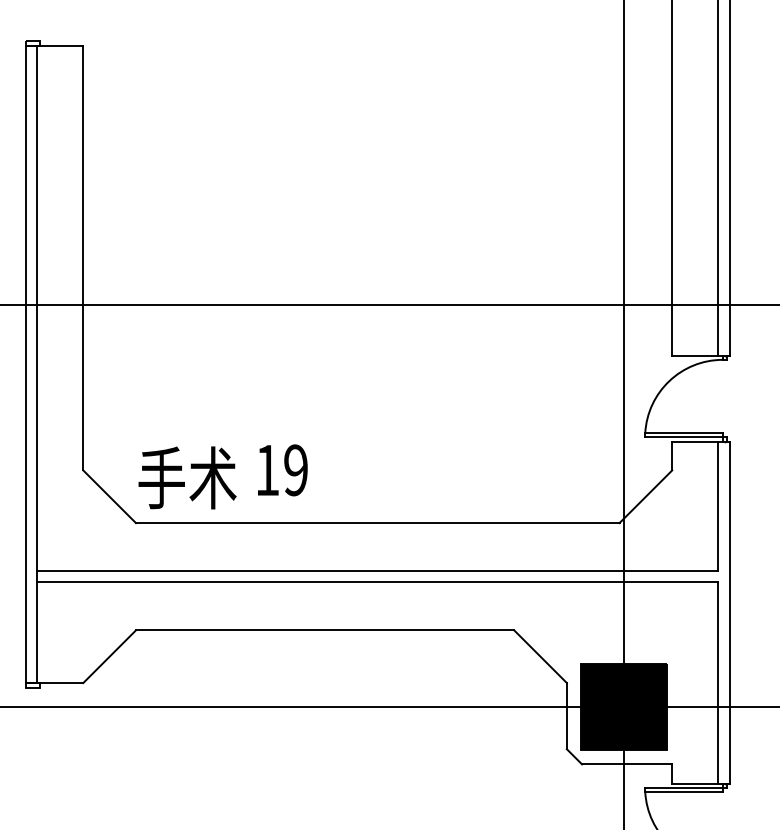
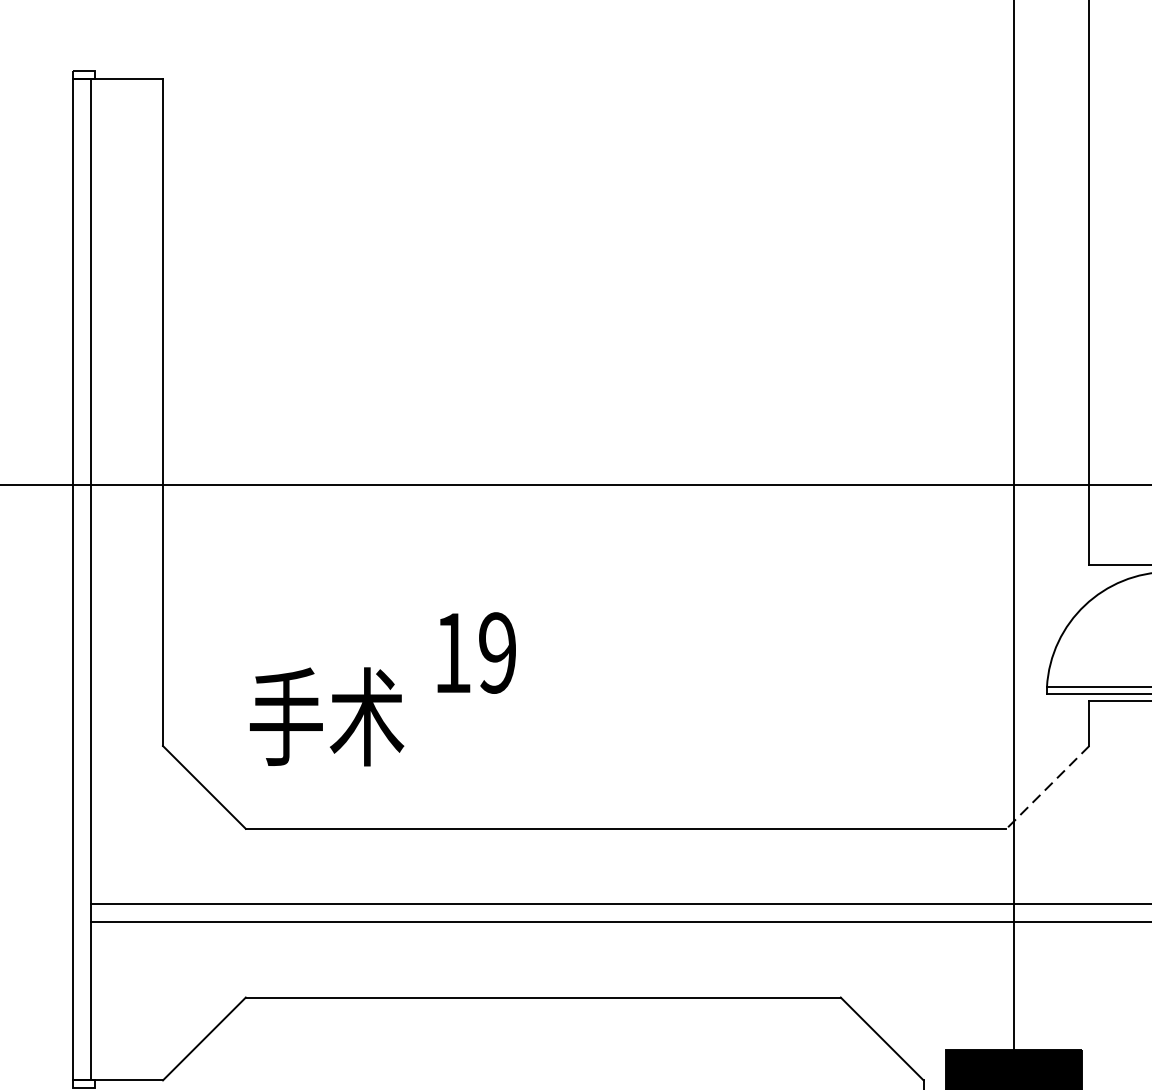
text: (282, 470) -> (476, 653), moved
text: (187, 477) -> (326, 716), moved
line: (645, 497) -> (1047, 788), solid -> dashed

